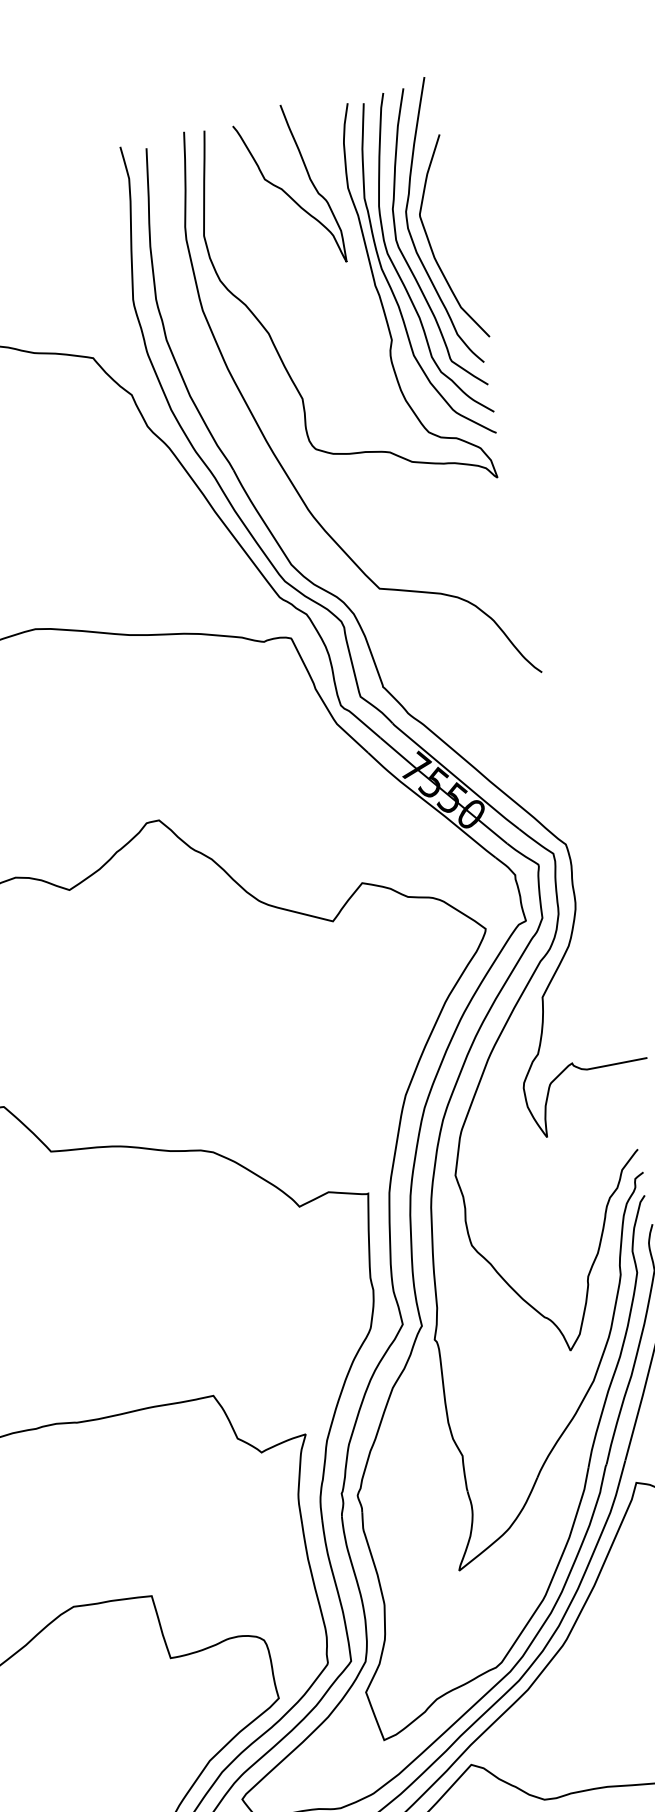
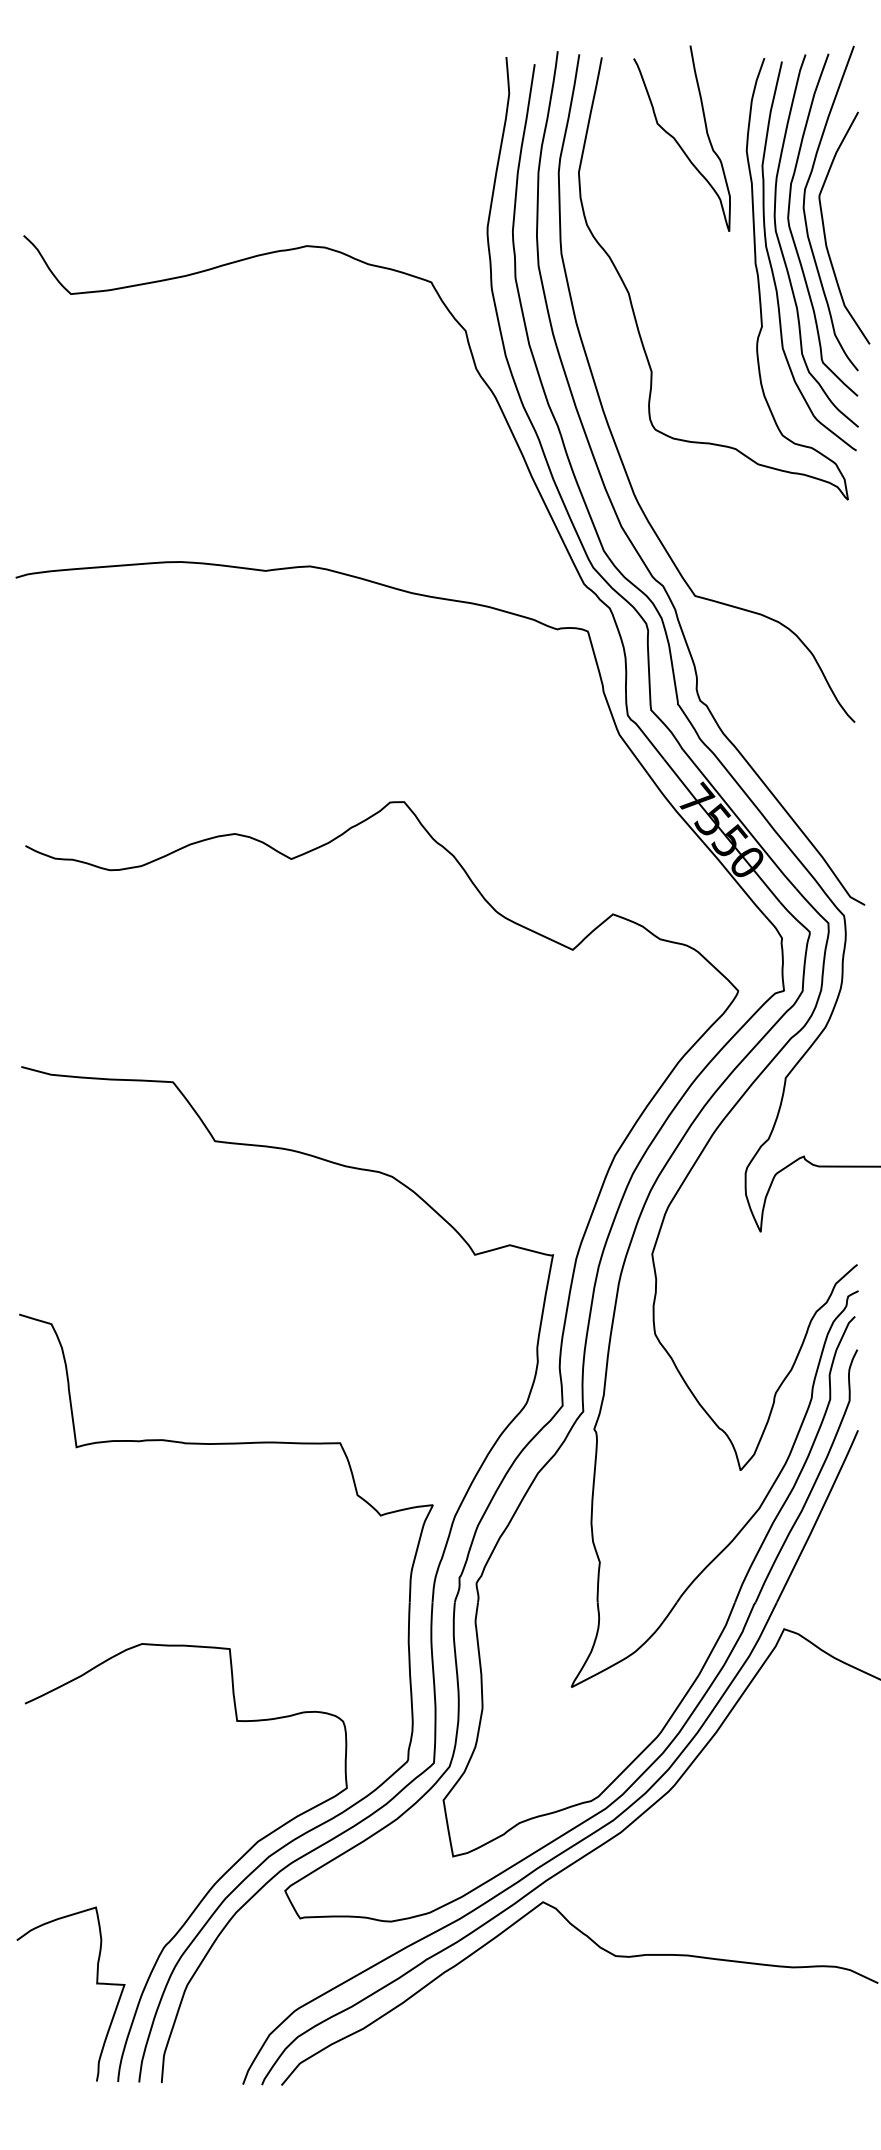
curve: (298, 531) -> (618, 516), added

